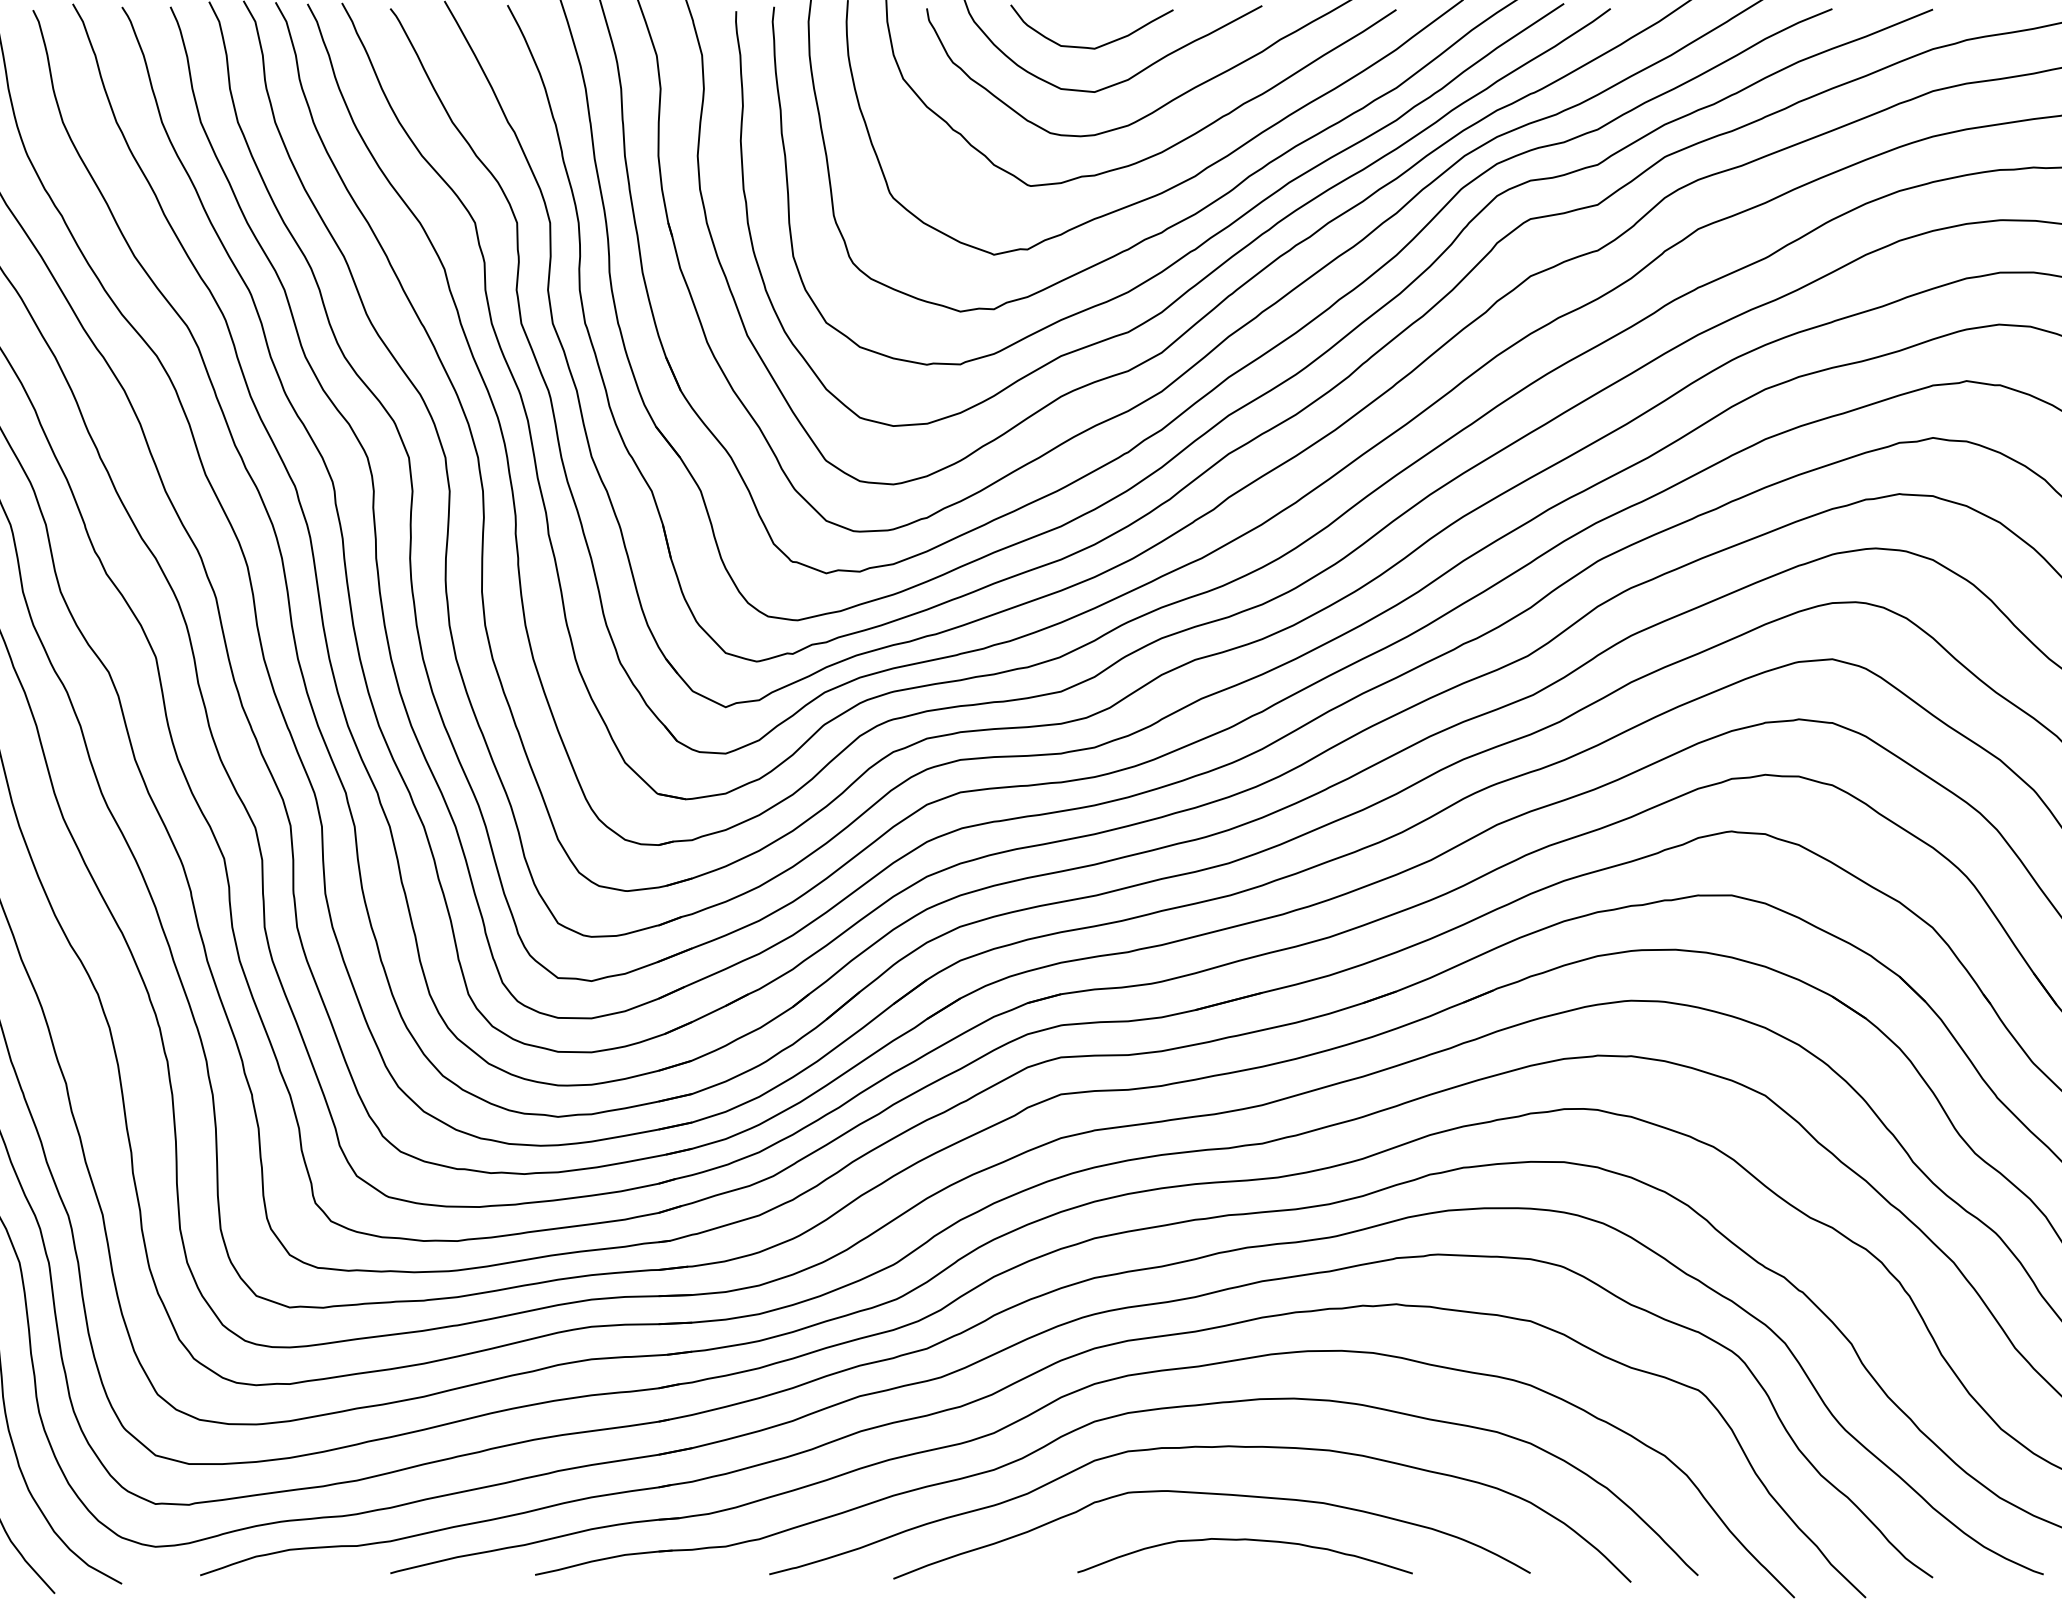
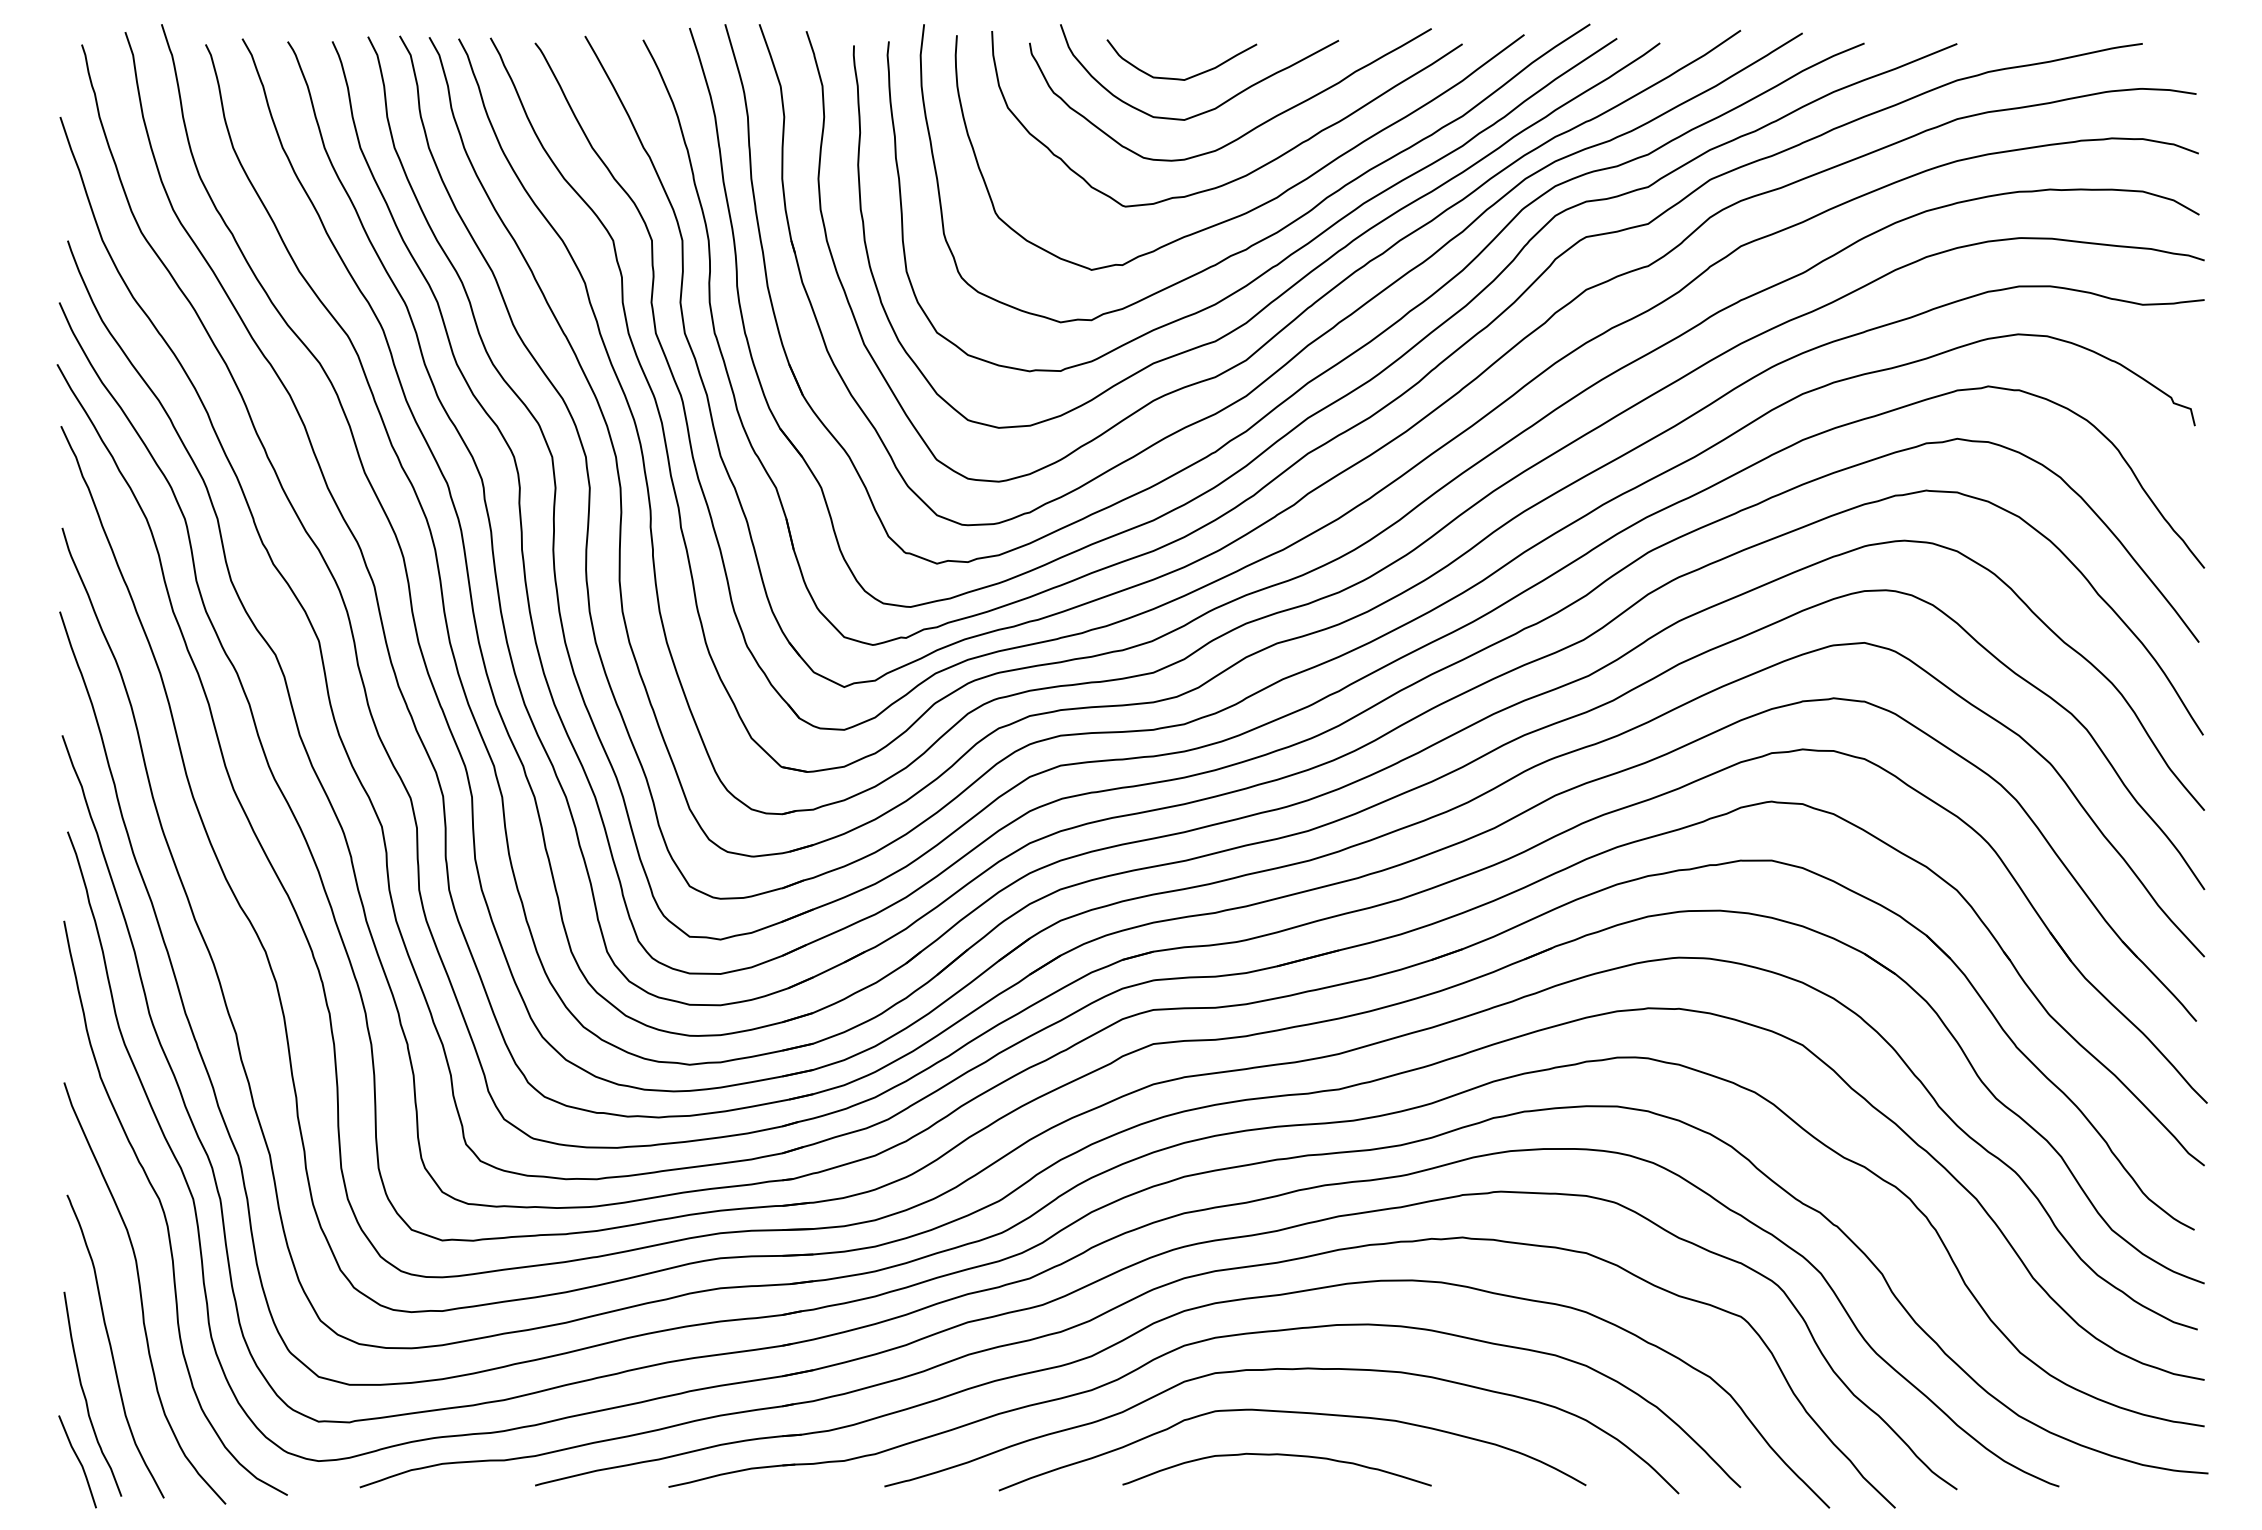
curve: (1244, 1540) -> (1276, 1455), moved

